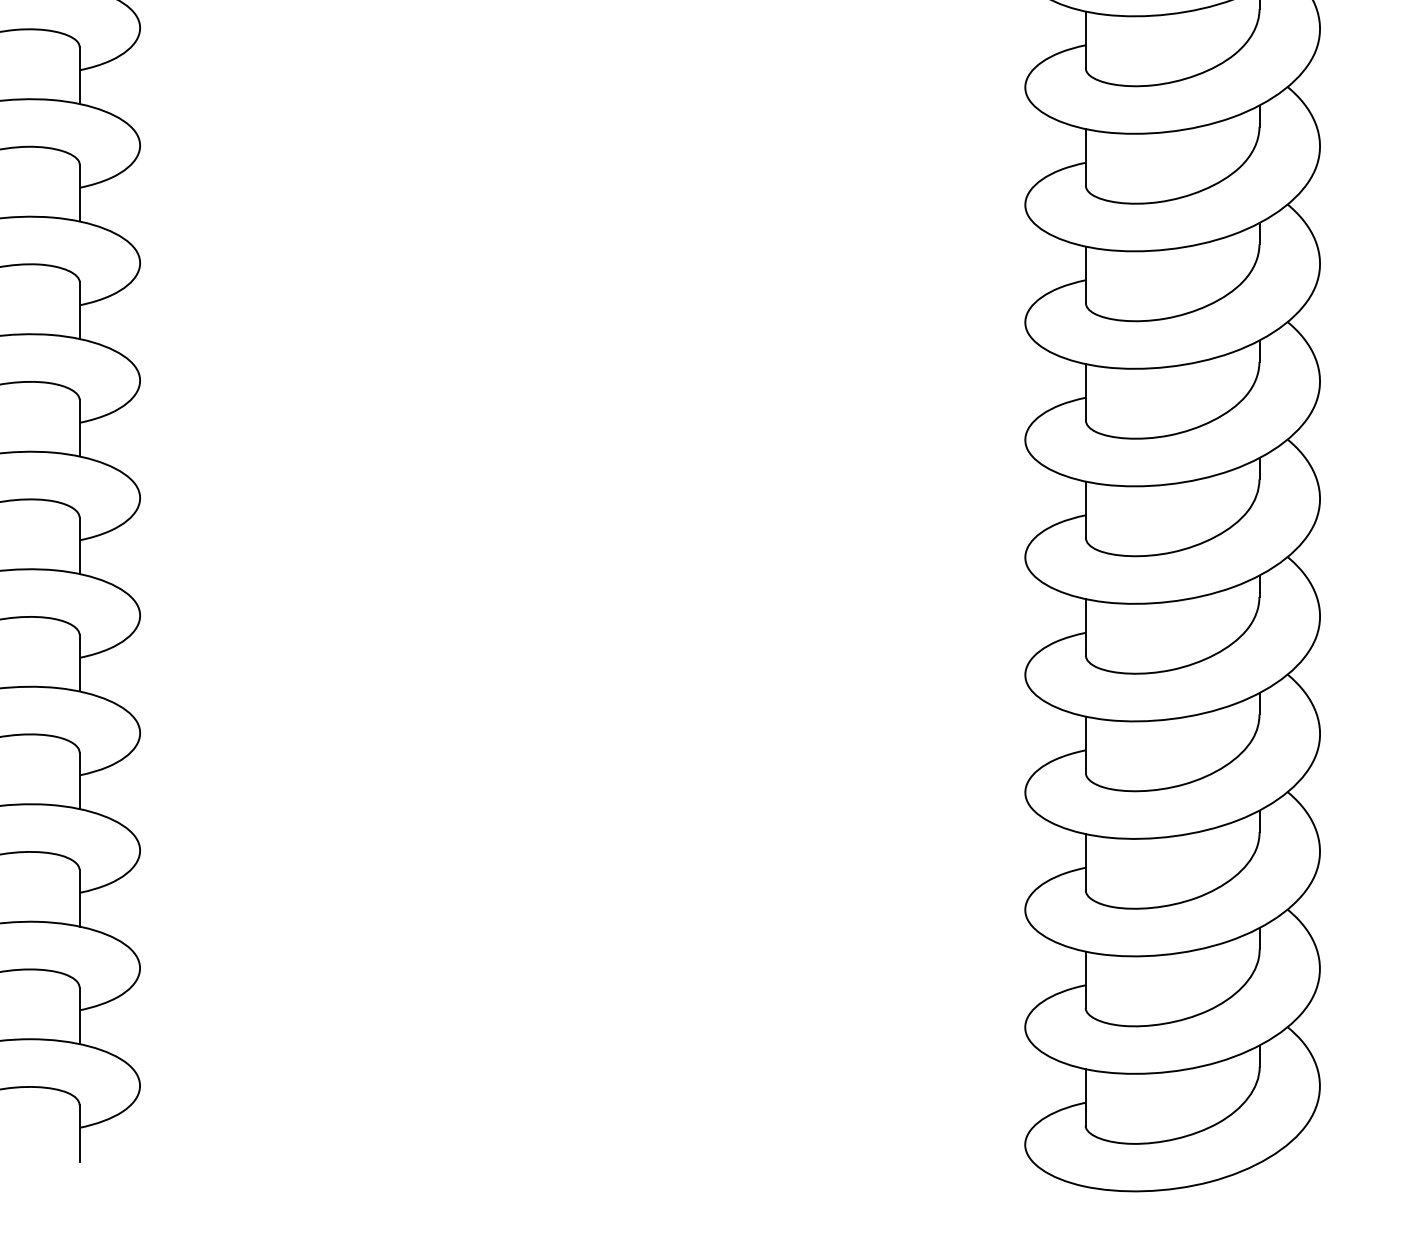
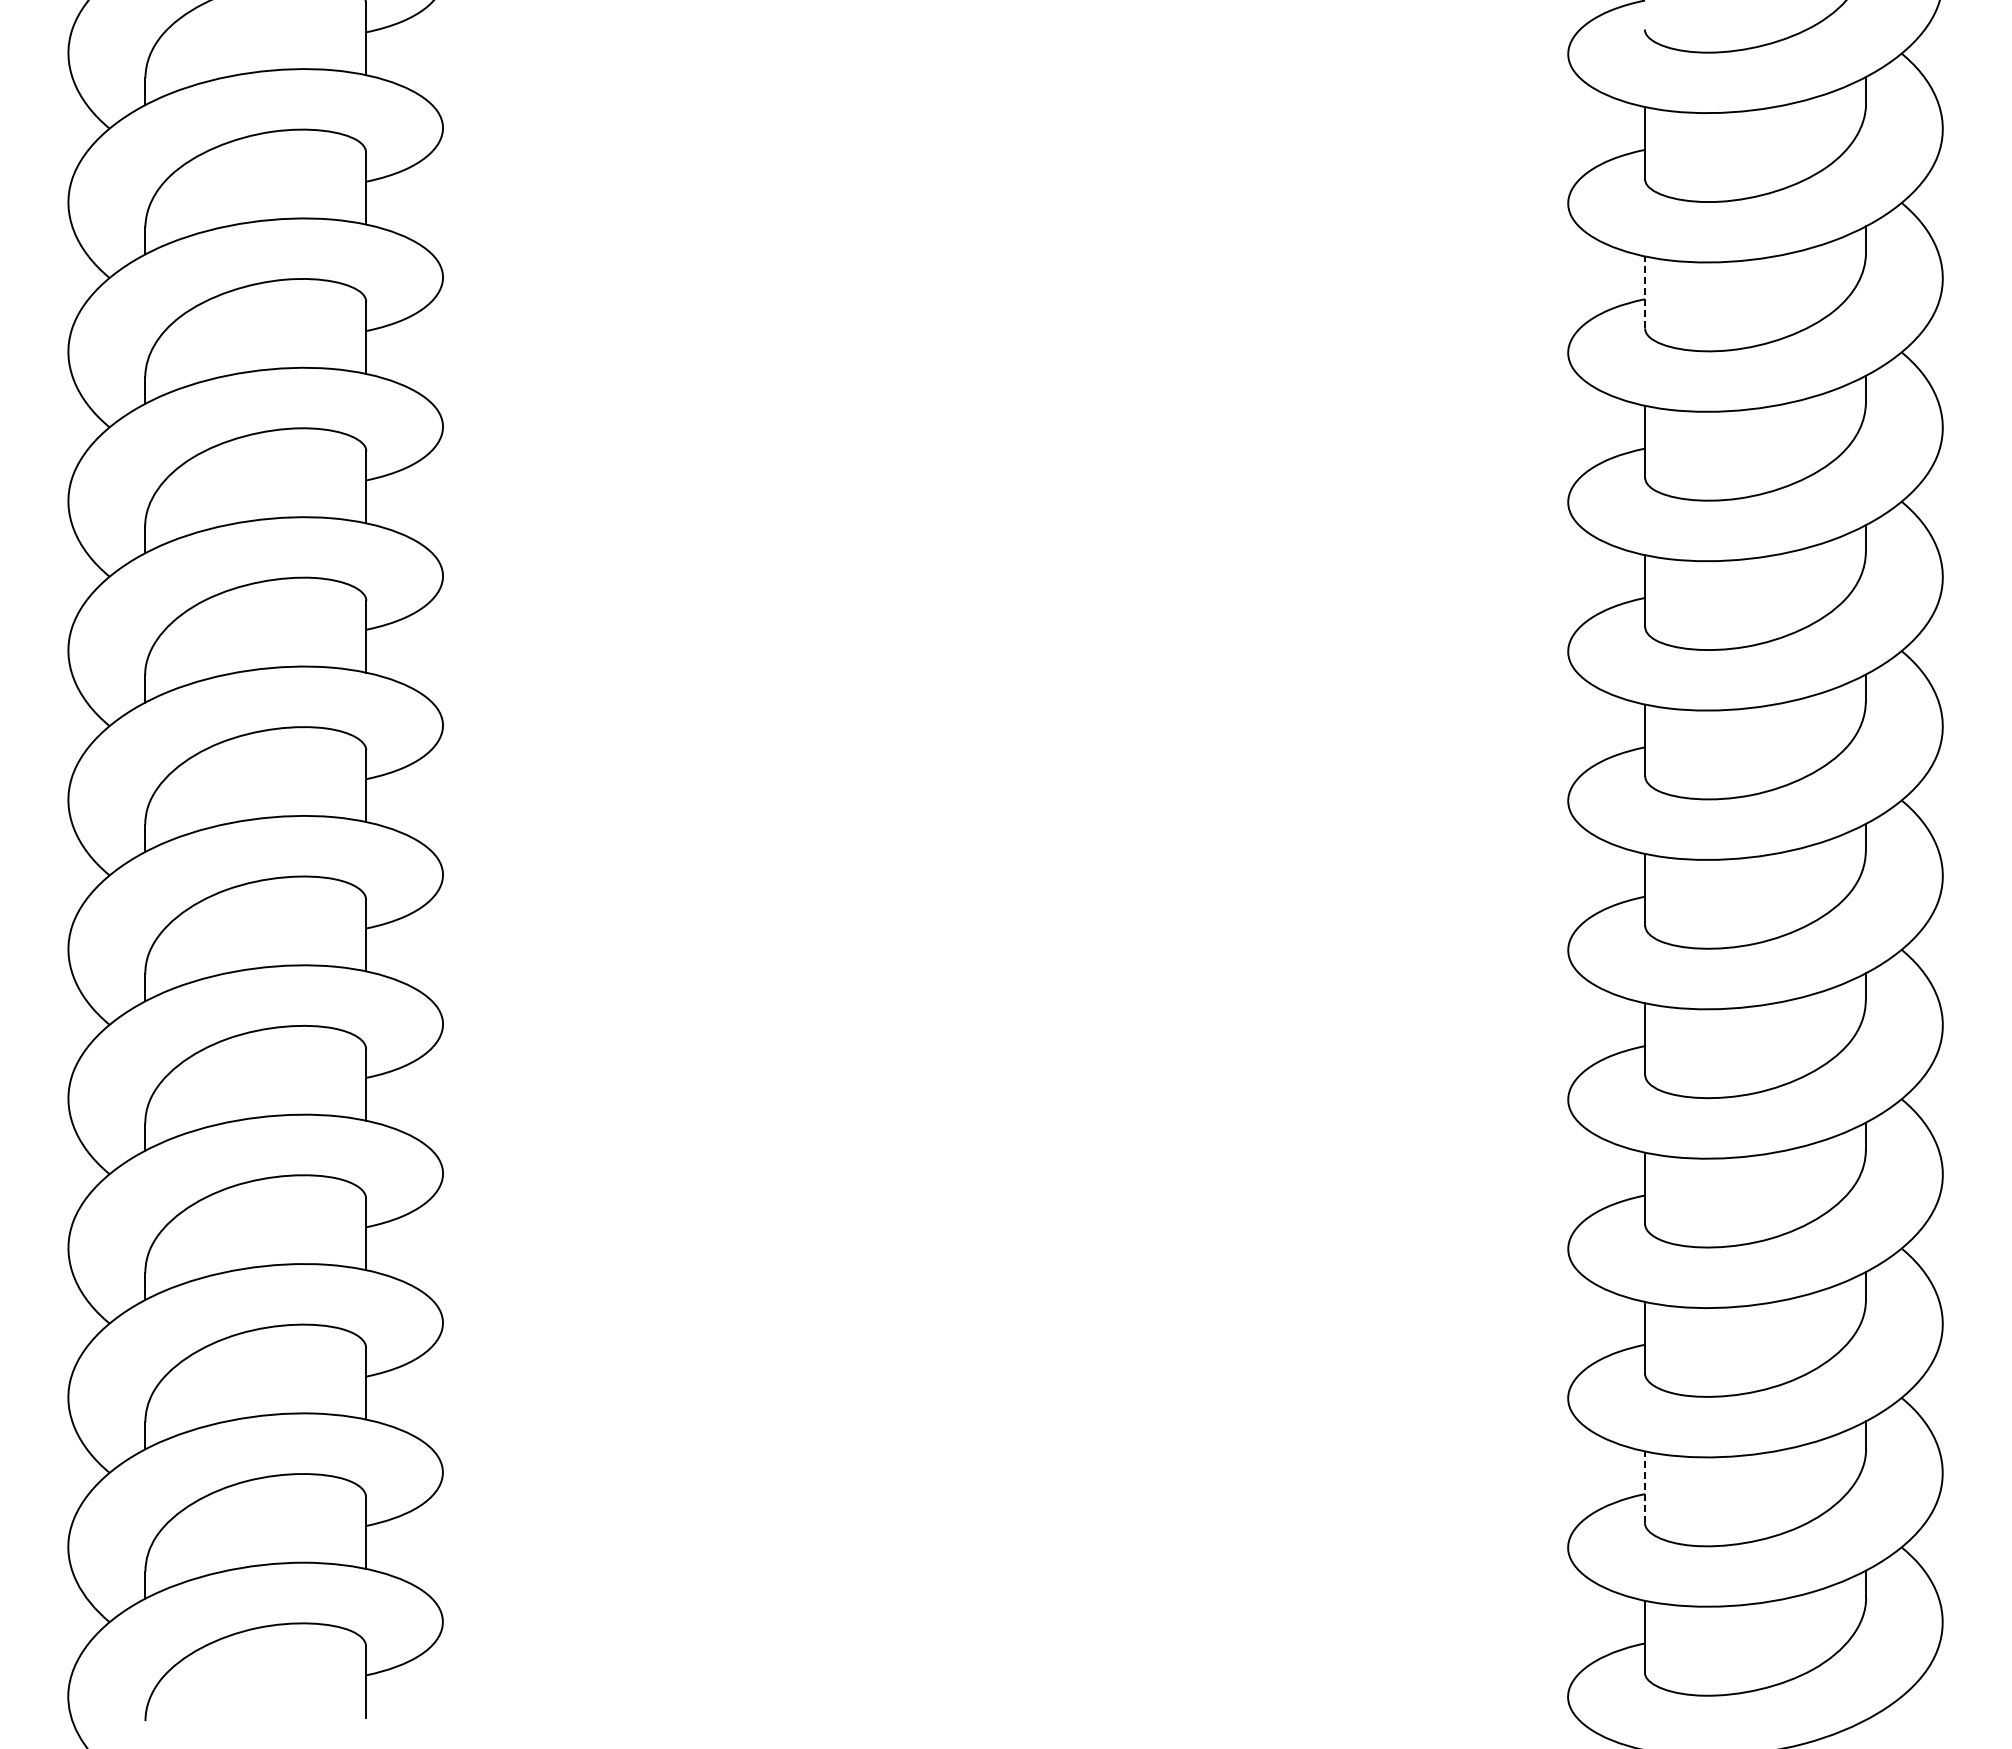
line: (1085, 39) -> (1644, 292), solid -> dashed
line: (1085, 980) -> (1644, 1487), solid -> dashed

